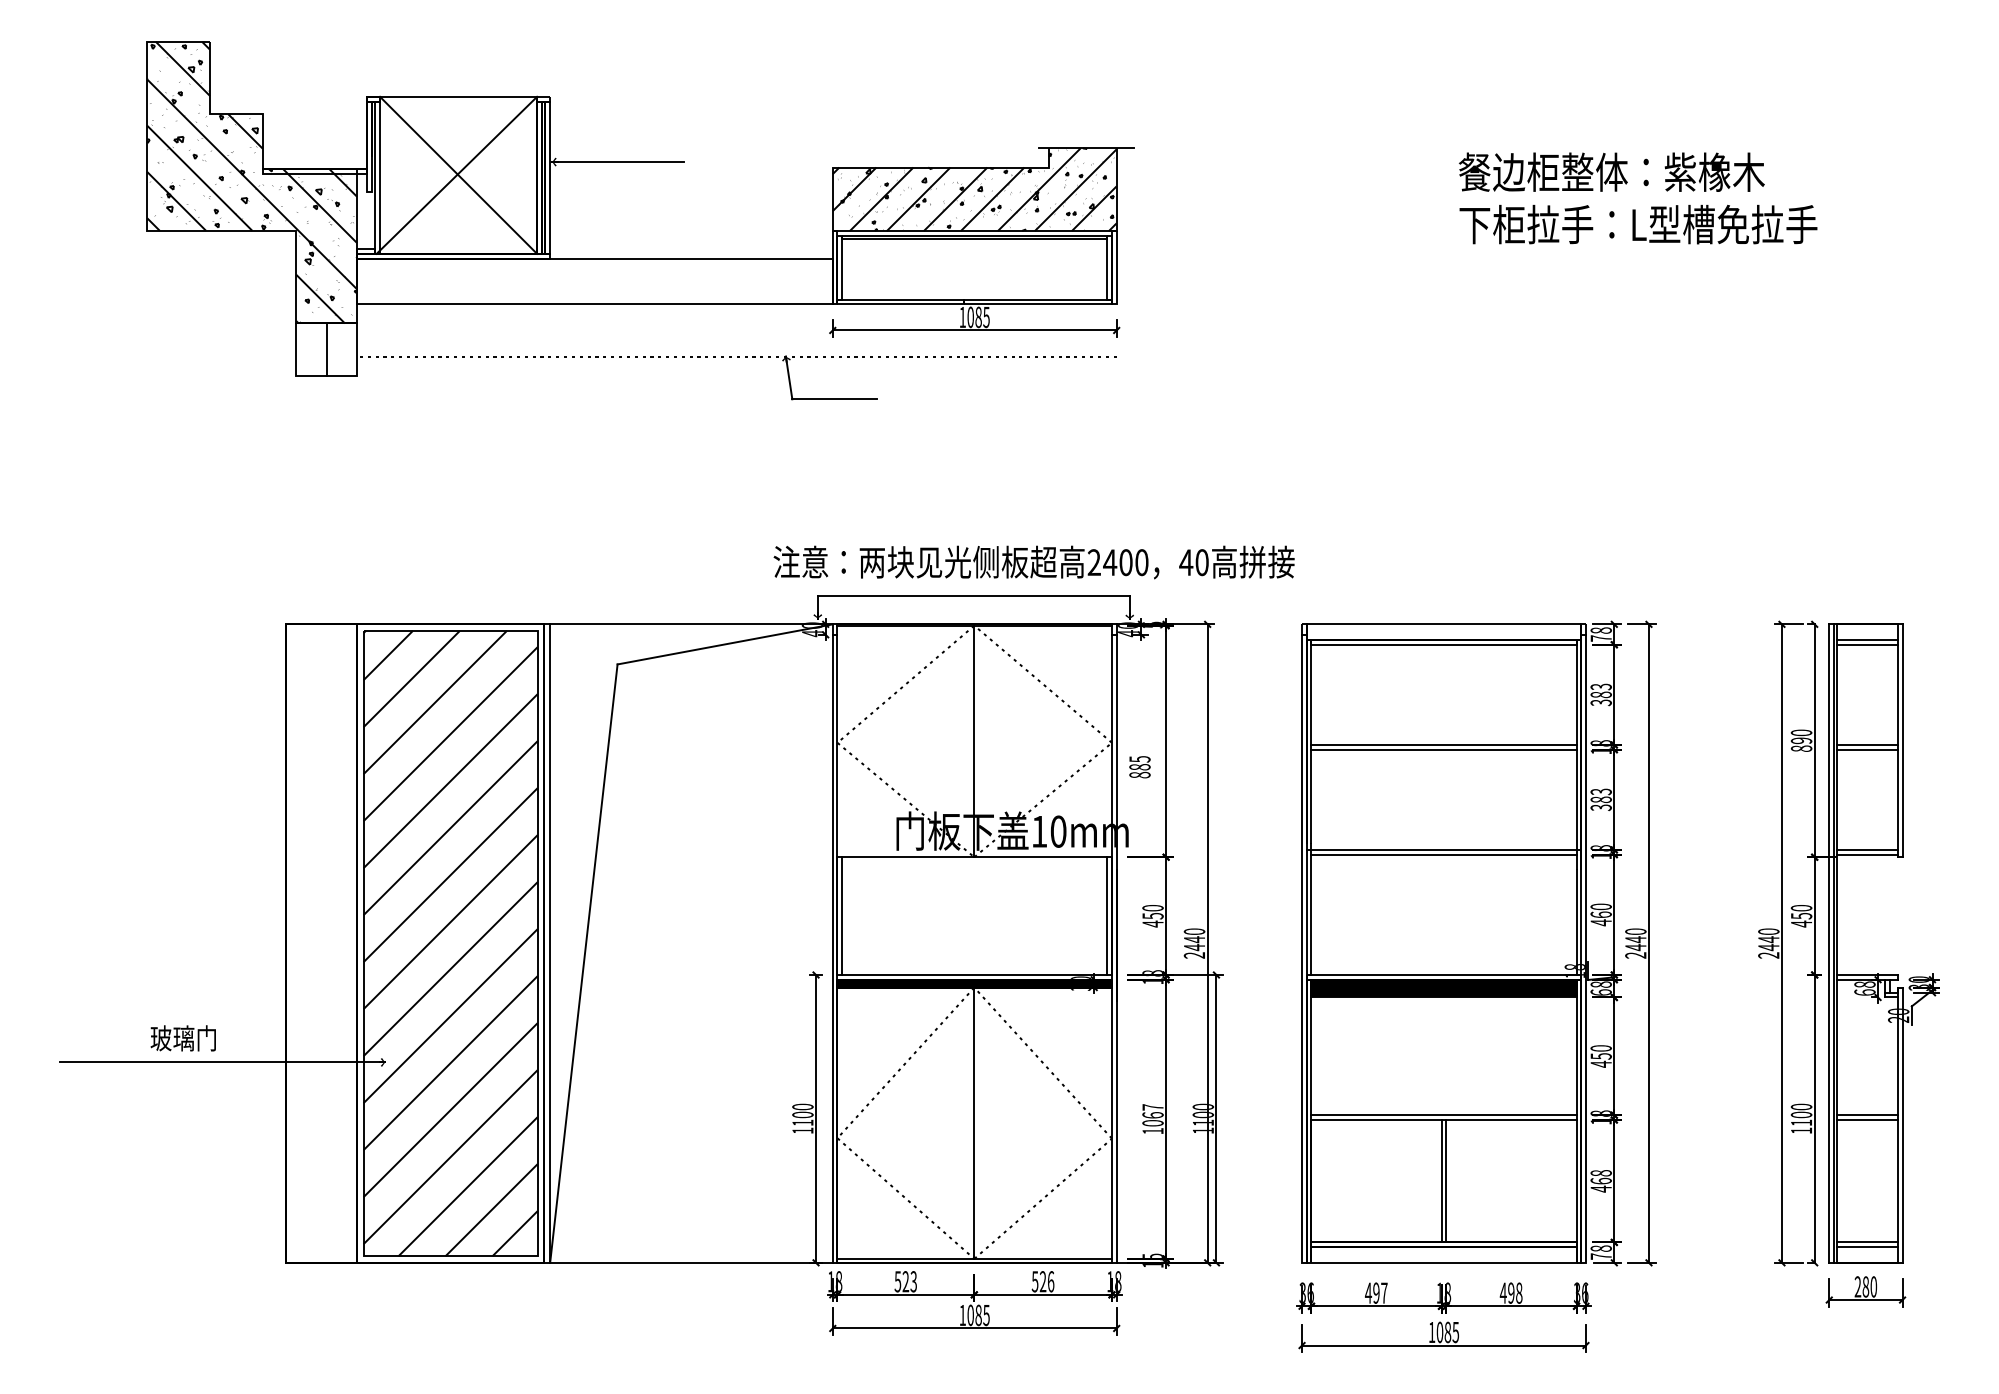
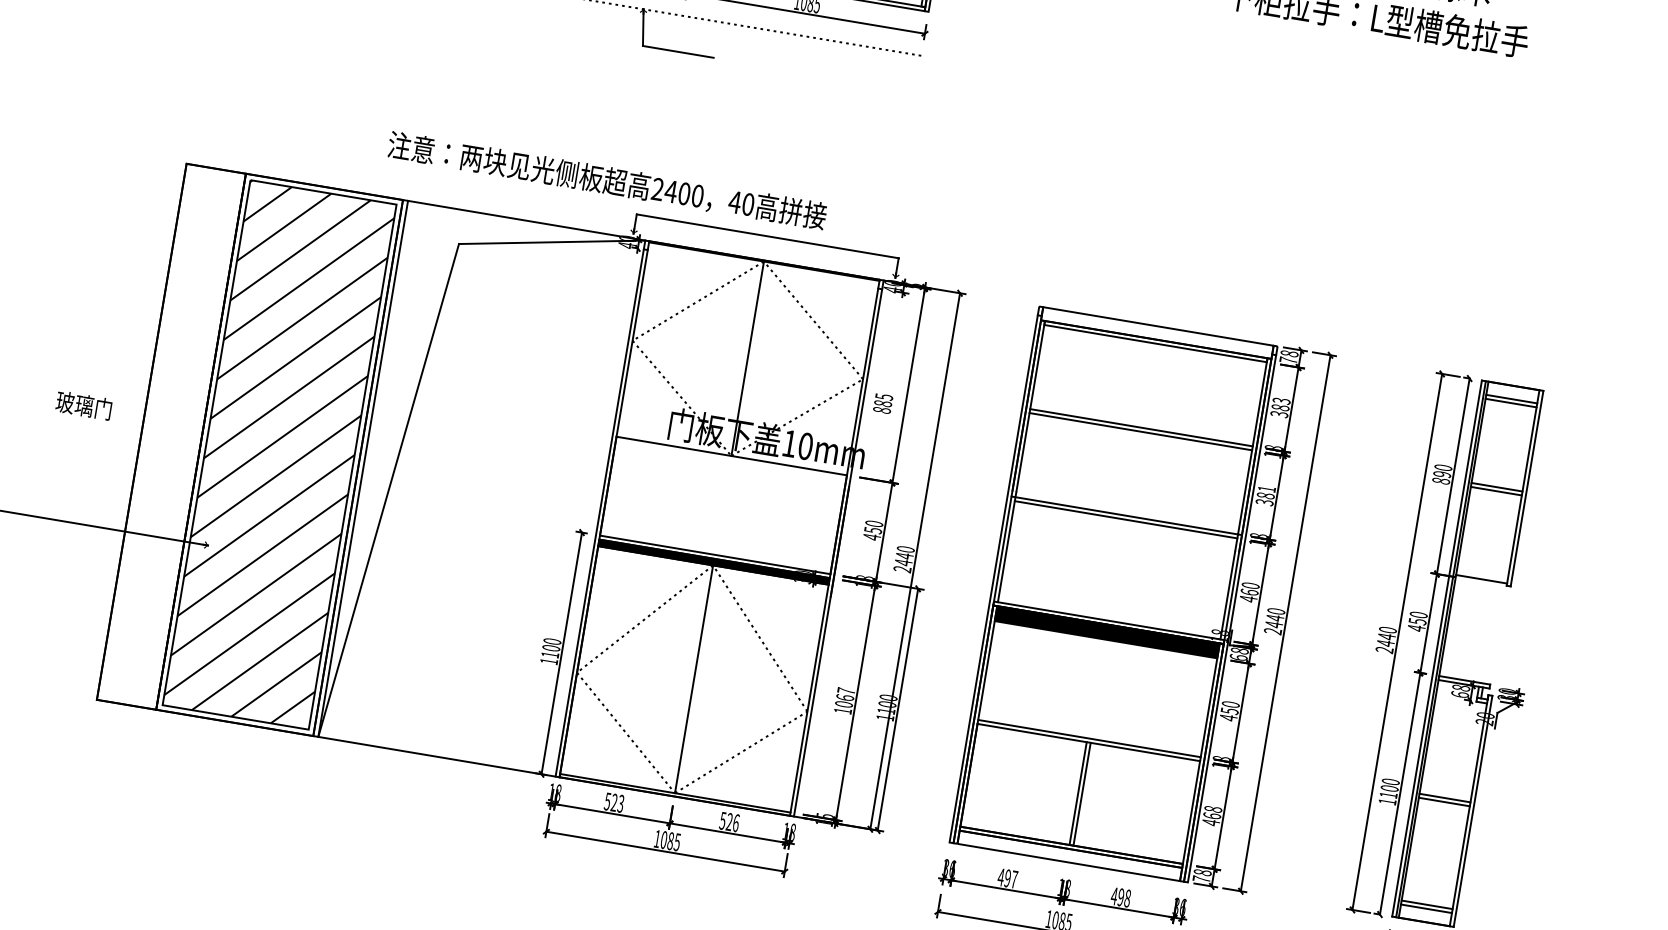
text: (1033, 562) -> (606, 180), moved
text: (1600, 791) -> (1266, 488), 383 -> 381
line: (1867, 849) -> (1482, 574), removed
line: (842, 915) -> (612, 486), removed
line: (1107, 915) -> (835, 523), removed
text: (182, 1038) -> (83, 405), moved

